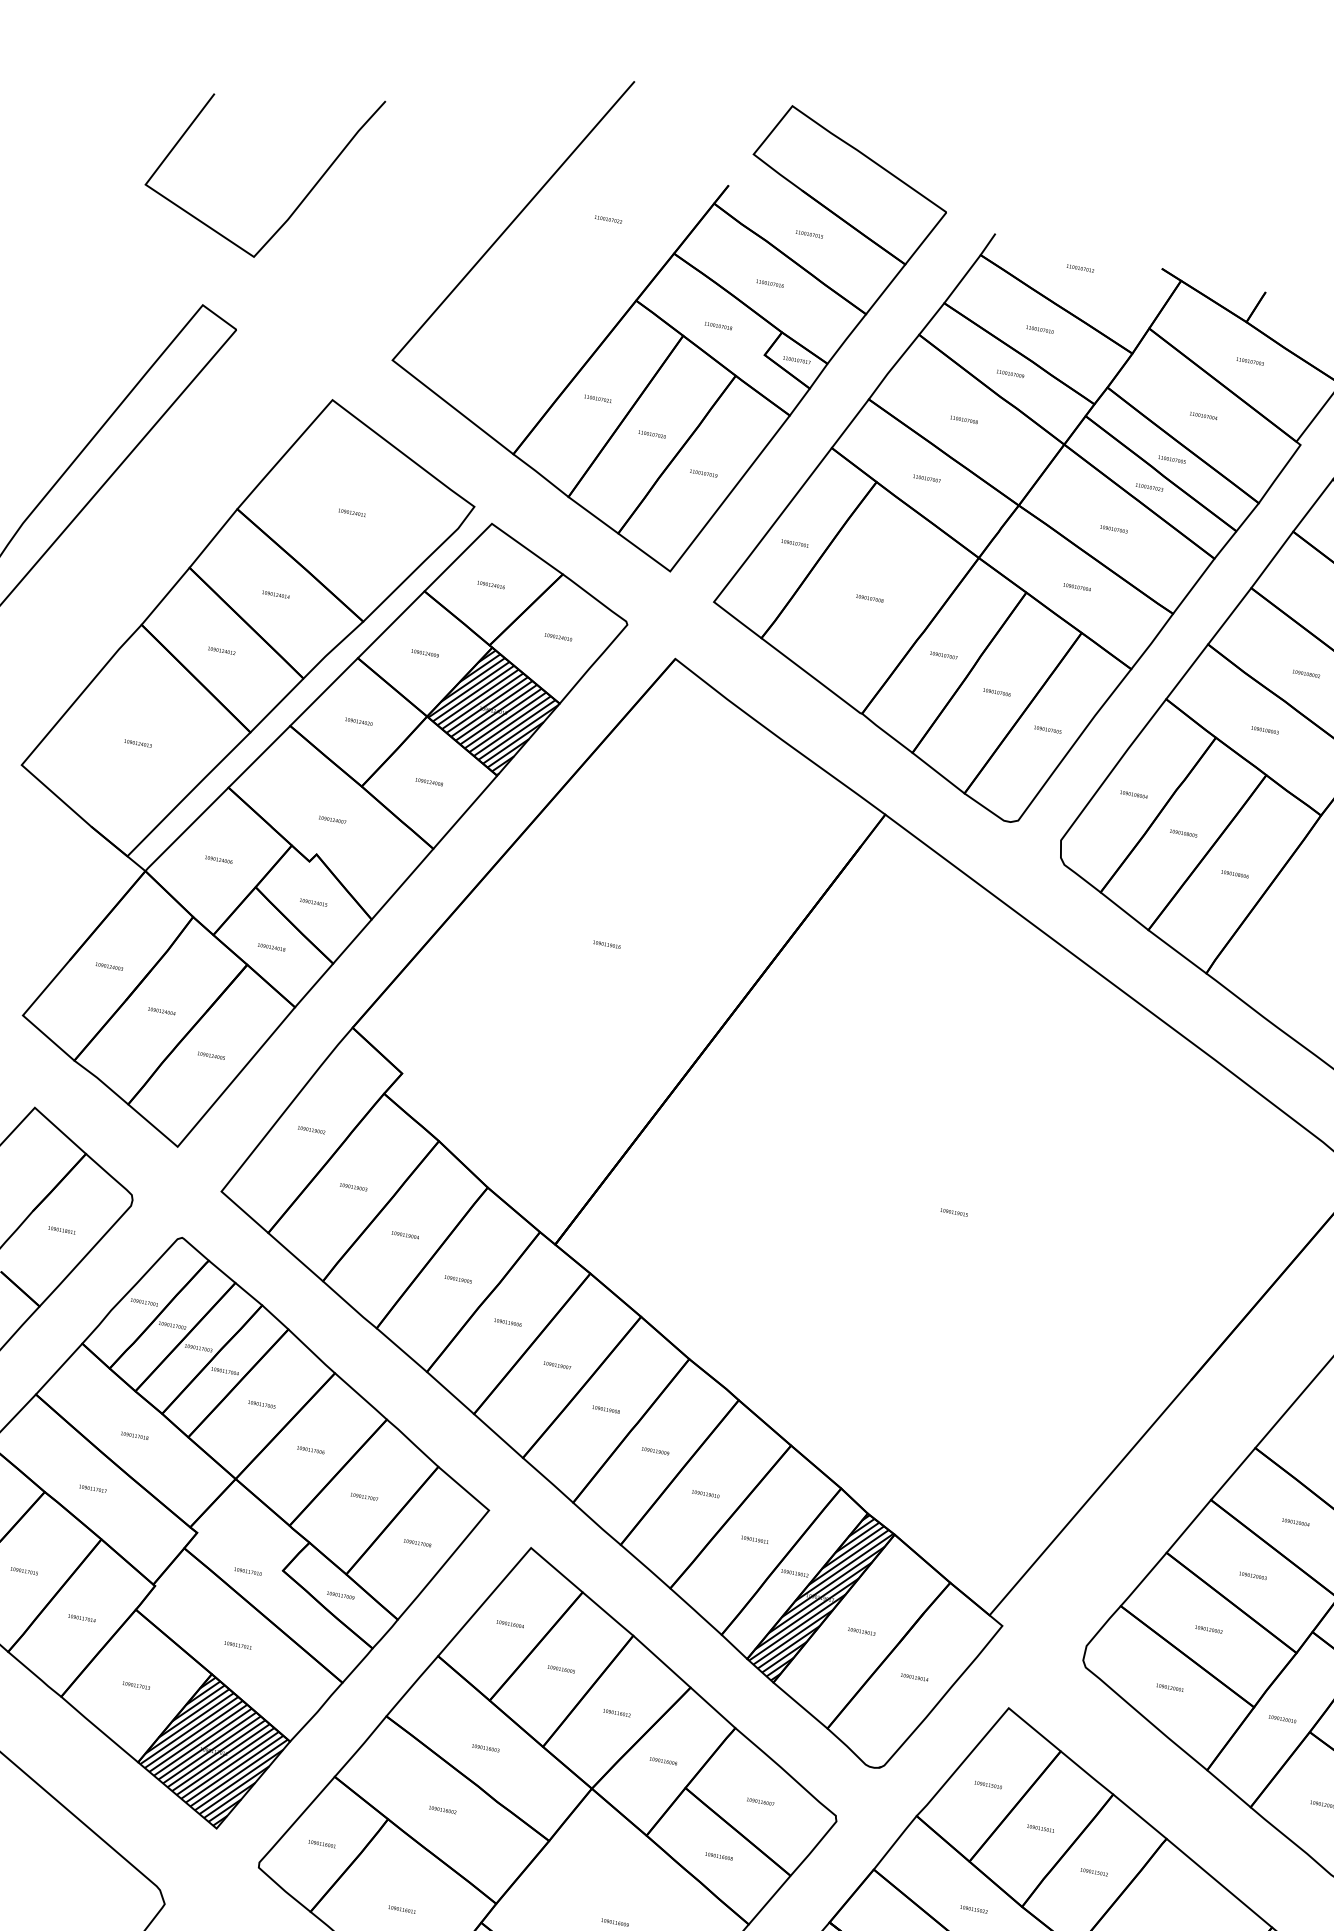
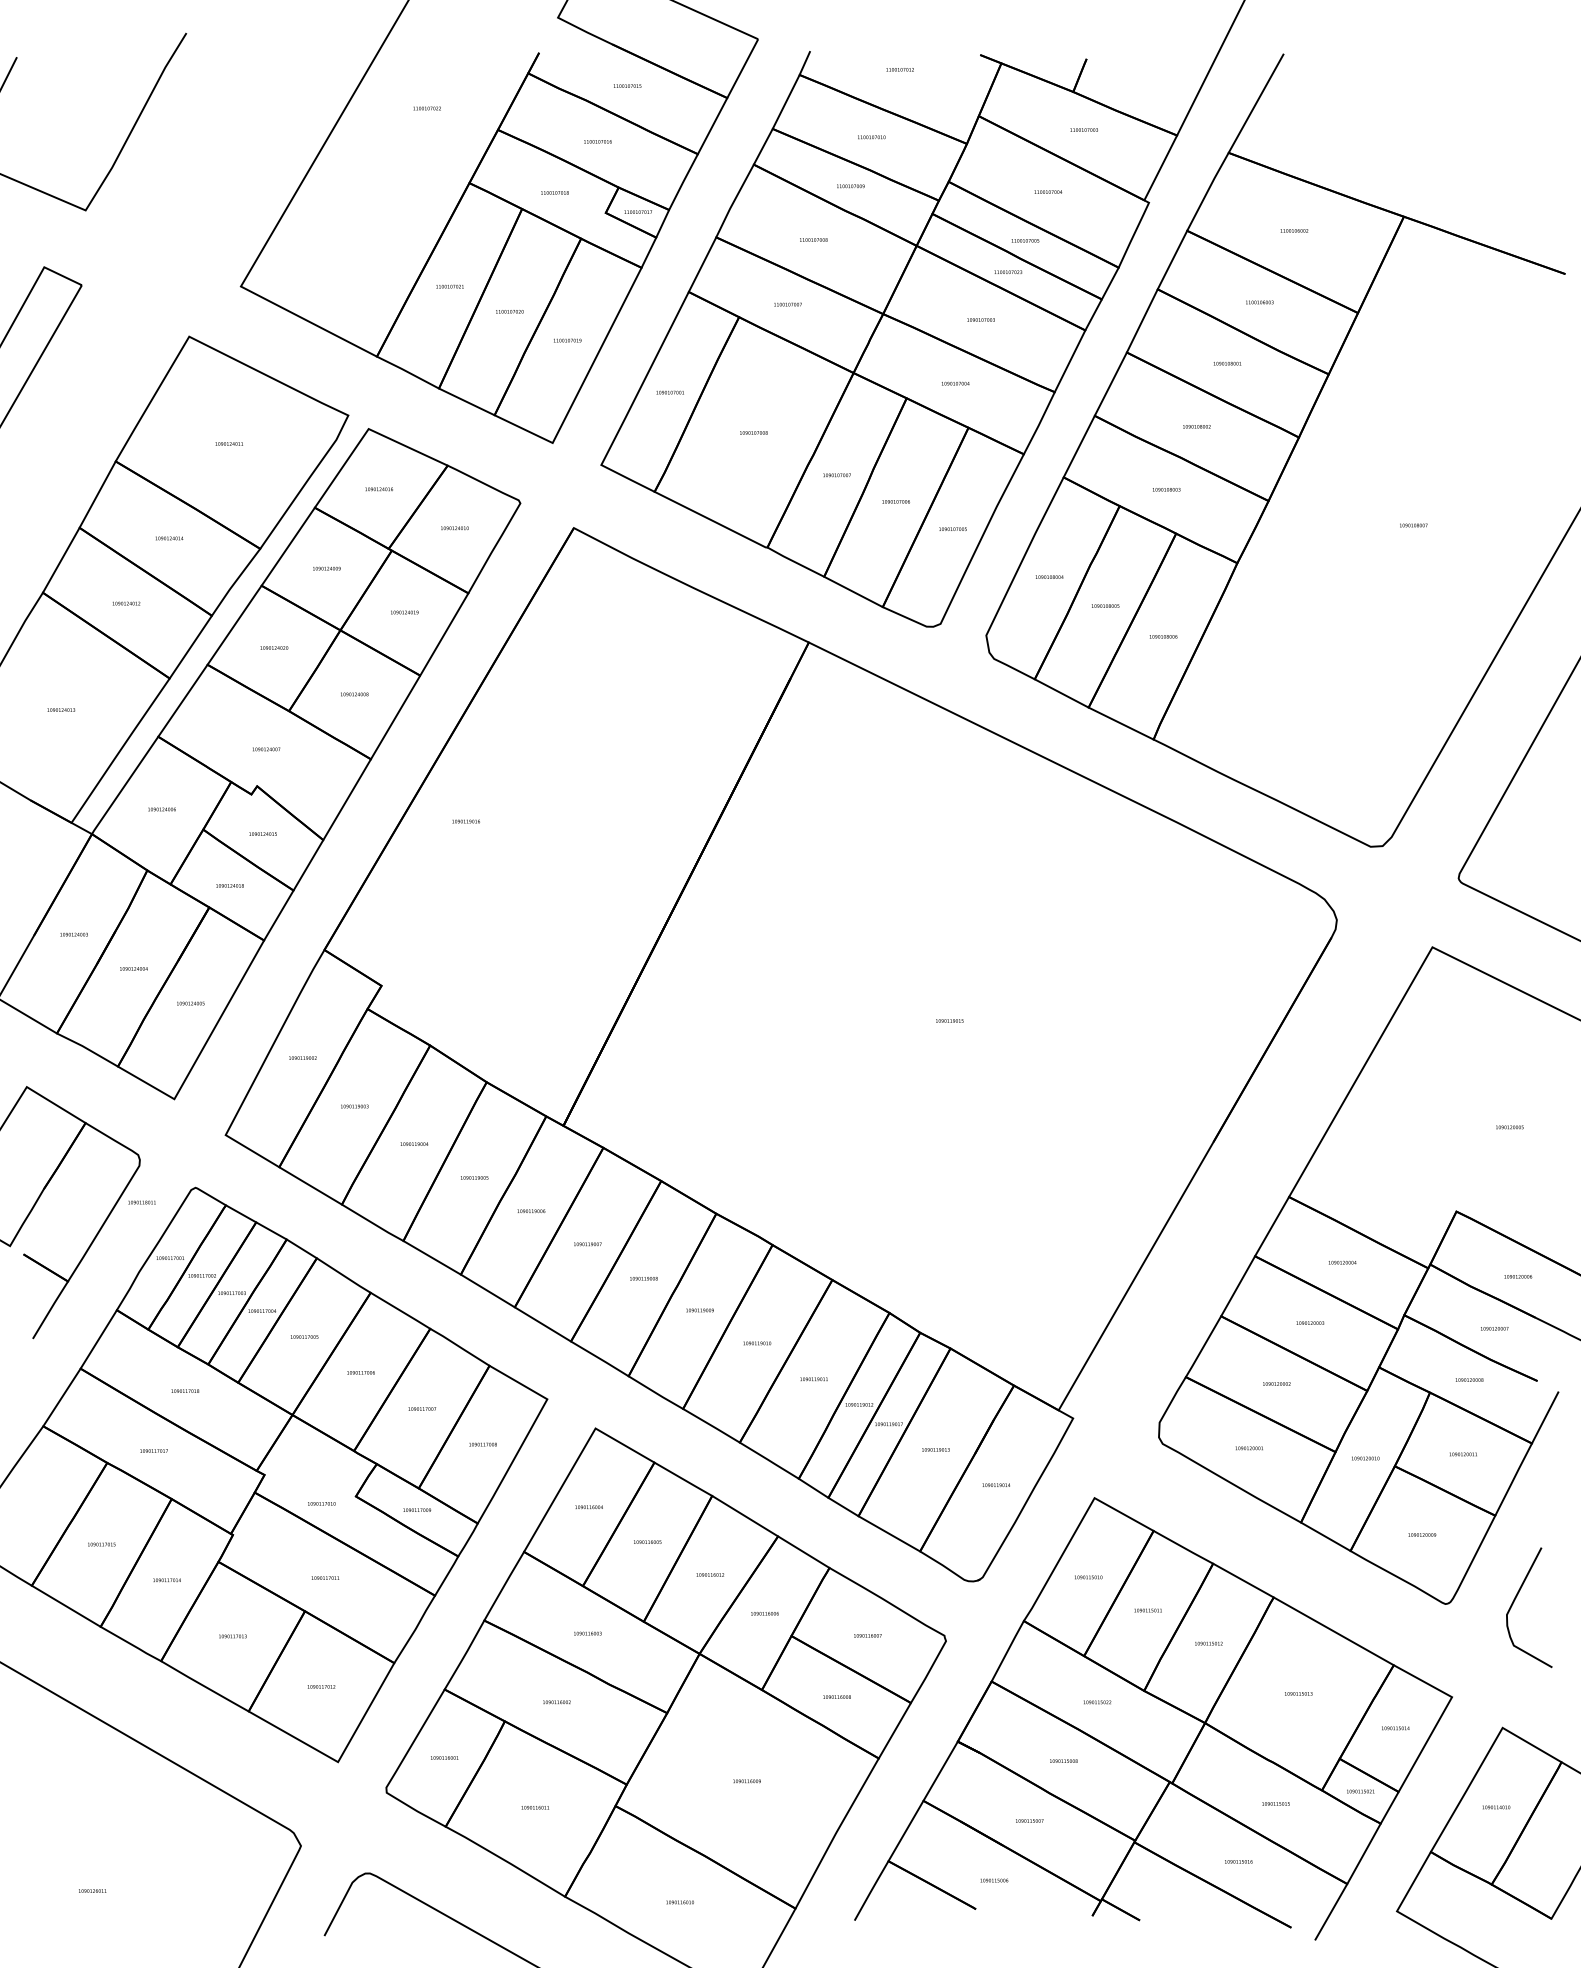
hatch: (493, 711) -> (404, 613), removed
text: (606, 944) -> (465, 821), moved
text: (61, 1230) -> (141, 1202), moved
hatch: (820, 1597) -> (889, 1423), removed
hatch: (214, 1751) -> (321, 1686), removed

